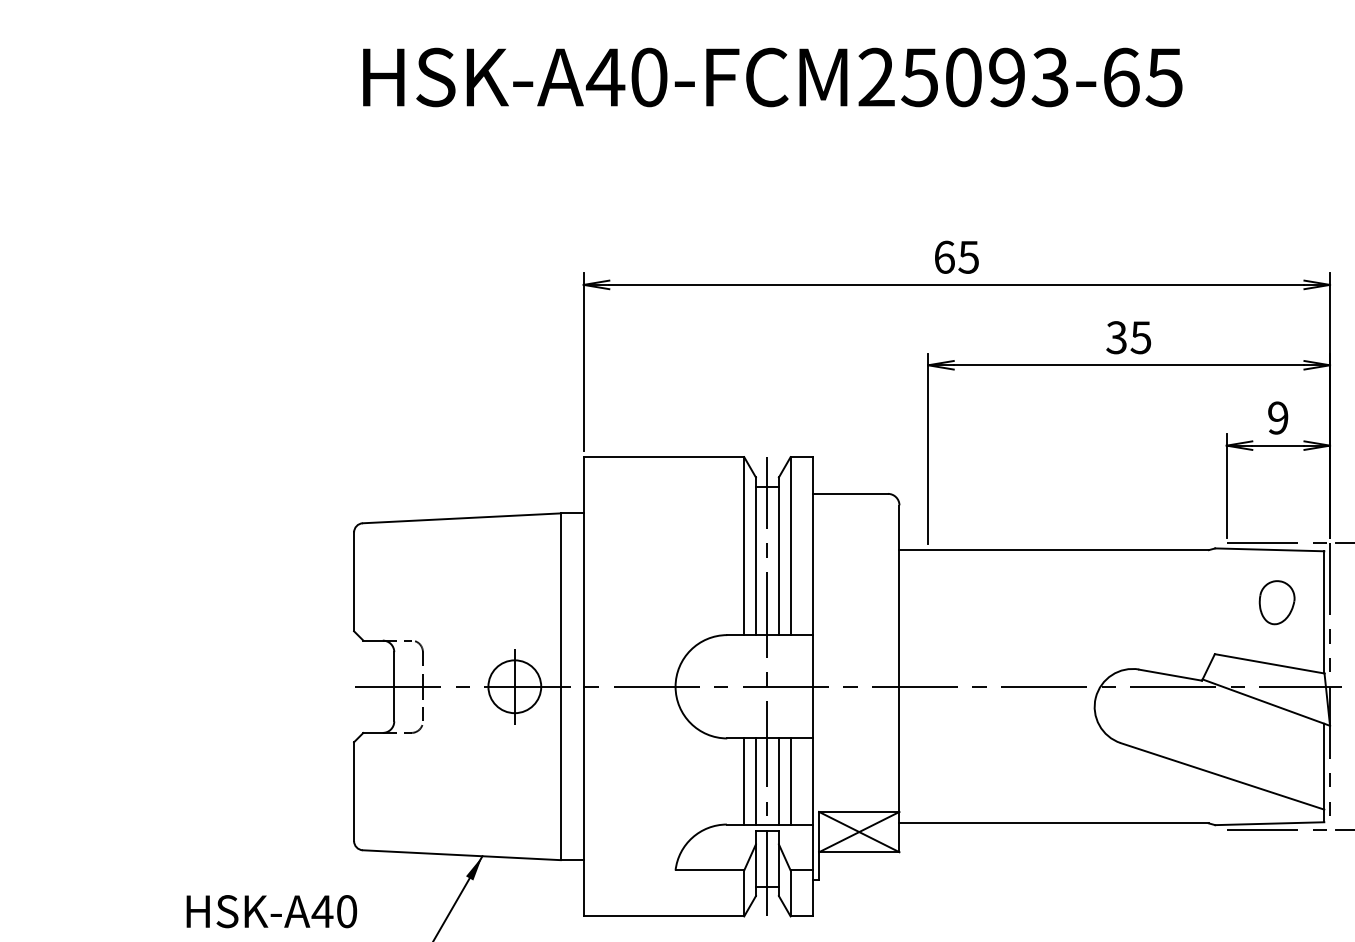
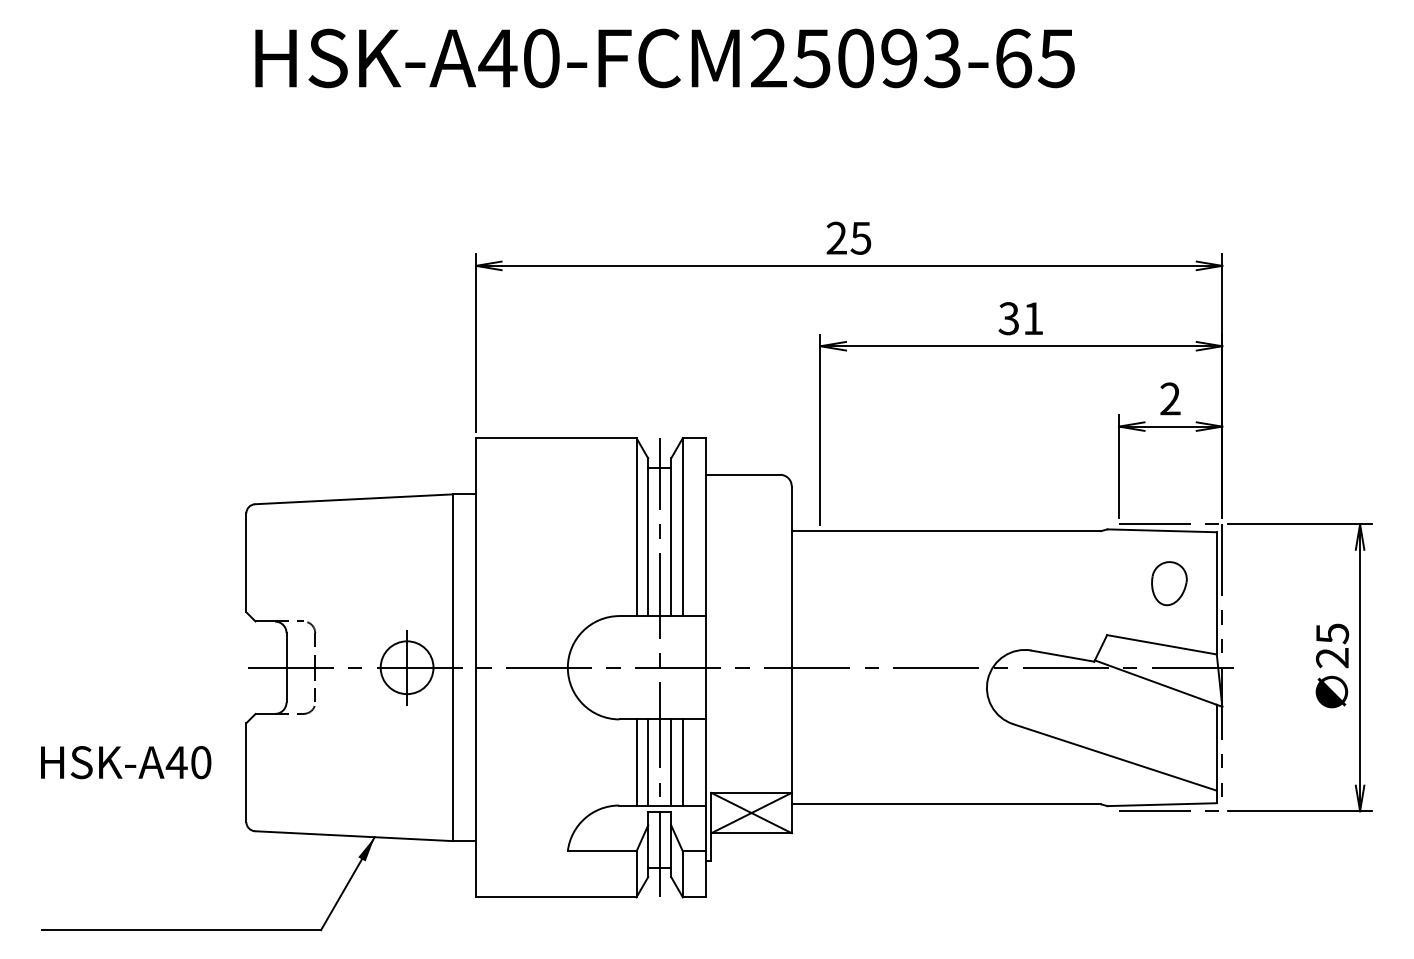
text: (944, 256) -> (836, 237), 65 -> 25
text: (1140, 337) -> (1032, 318), 35 -> 31
text: (1278, 418) -> (1170, 399), 9 -> 2
text: (272, 911) -> (126, 762), moved

